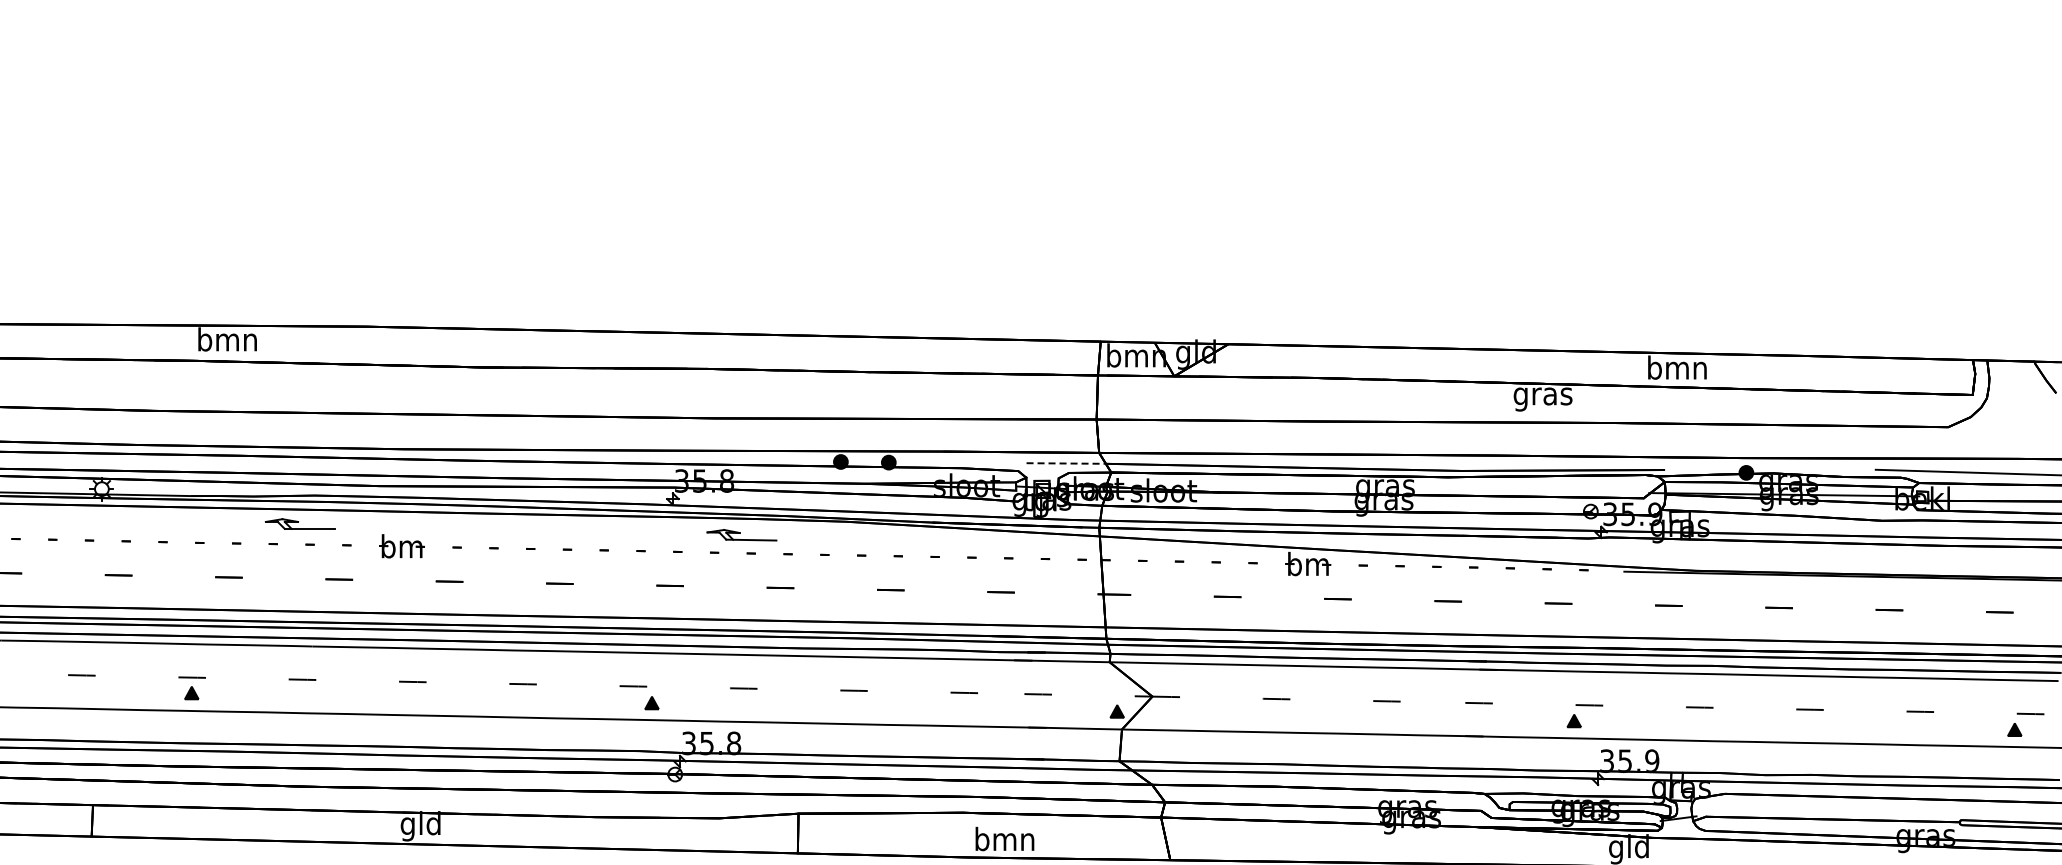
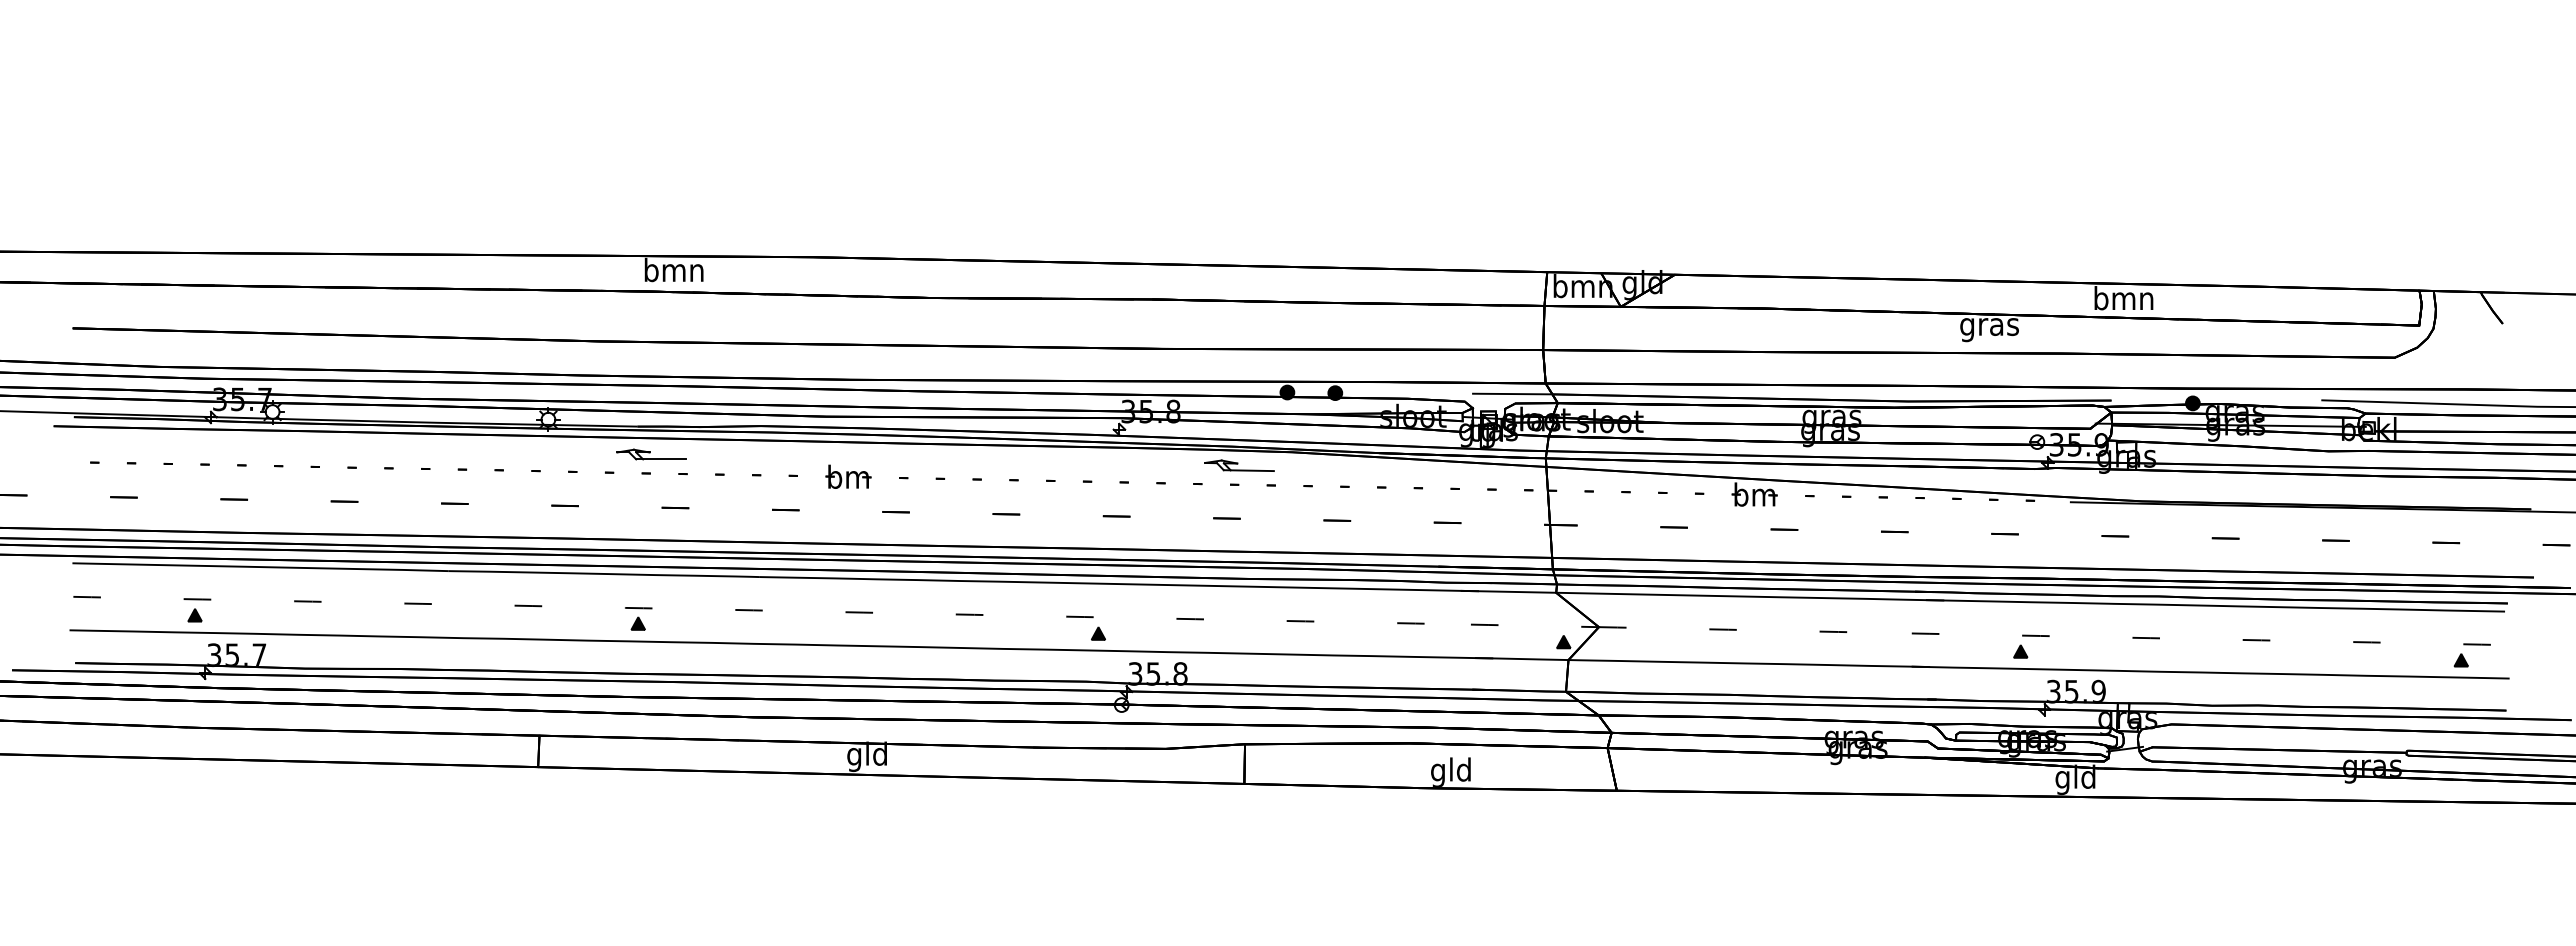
line: (1066, 463) -> (1512, 394), dashed -> solid
part: (300, 523) -> (651, 454), moved
part: (742, 534) -> (1239, 465), moved
text: (1005, 840) -> (1451, 771), bmn -> gld

